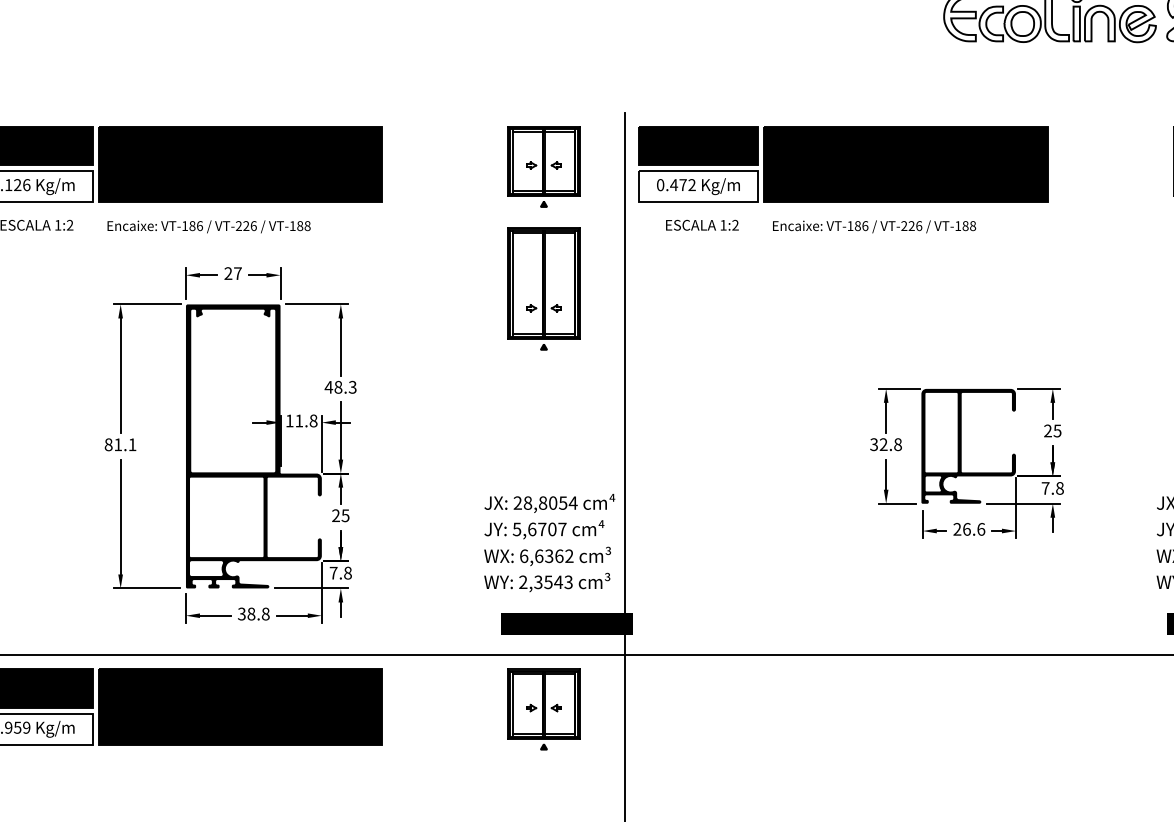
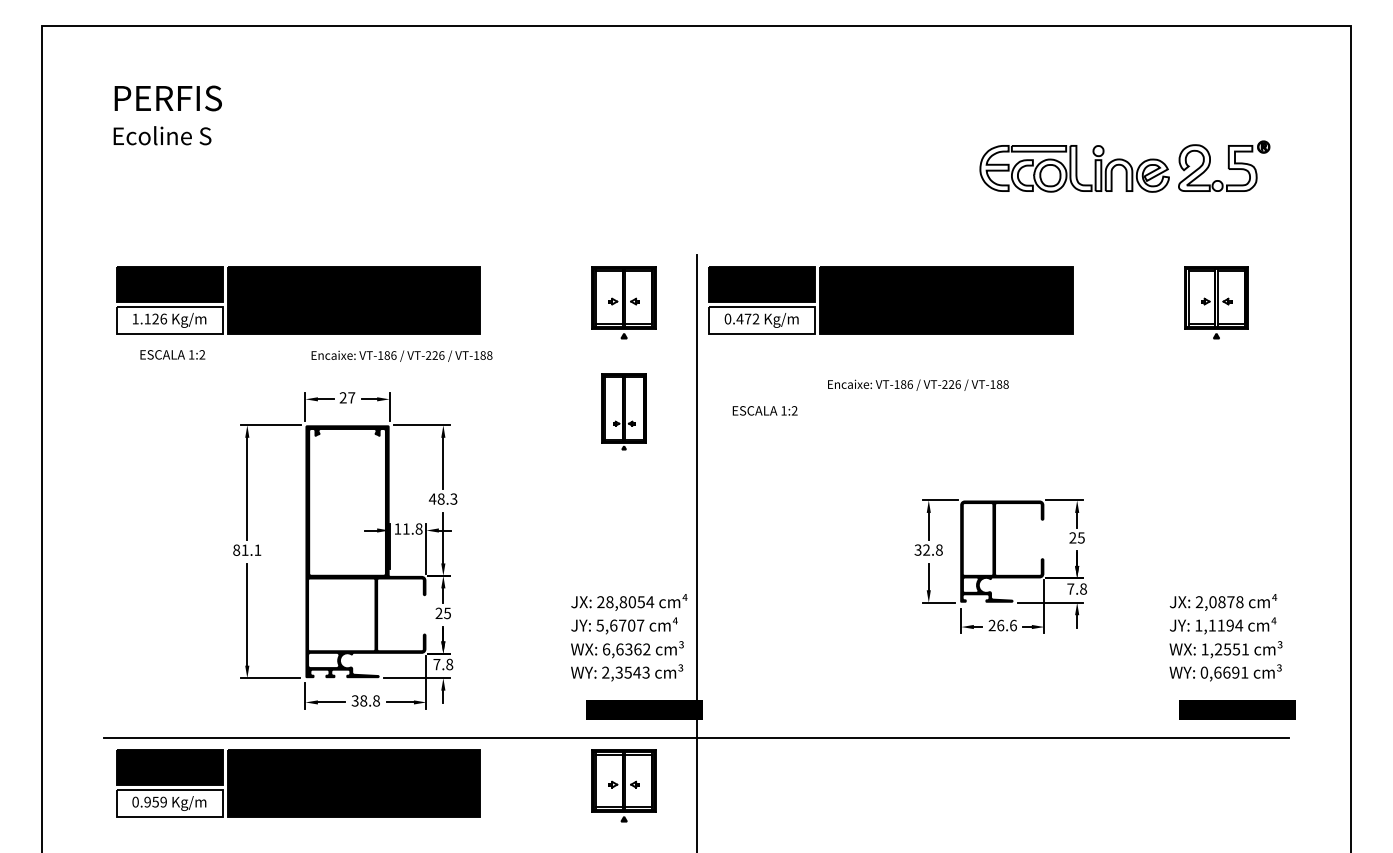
text: (701, 224) -> (764, 410), moved
text: (208, 226) -> (401, 355), moved
text: (874, 226) -> (918, 384), moved
part: (543, 288) -> (623, 411), size x0.7

